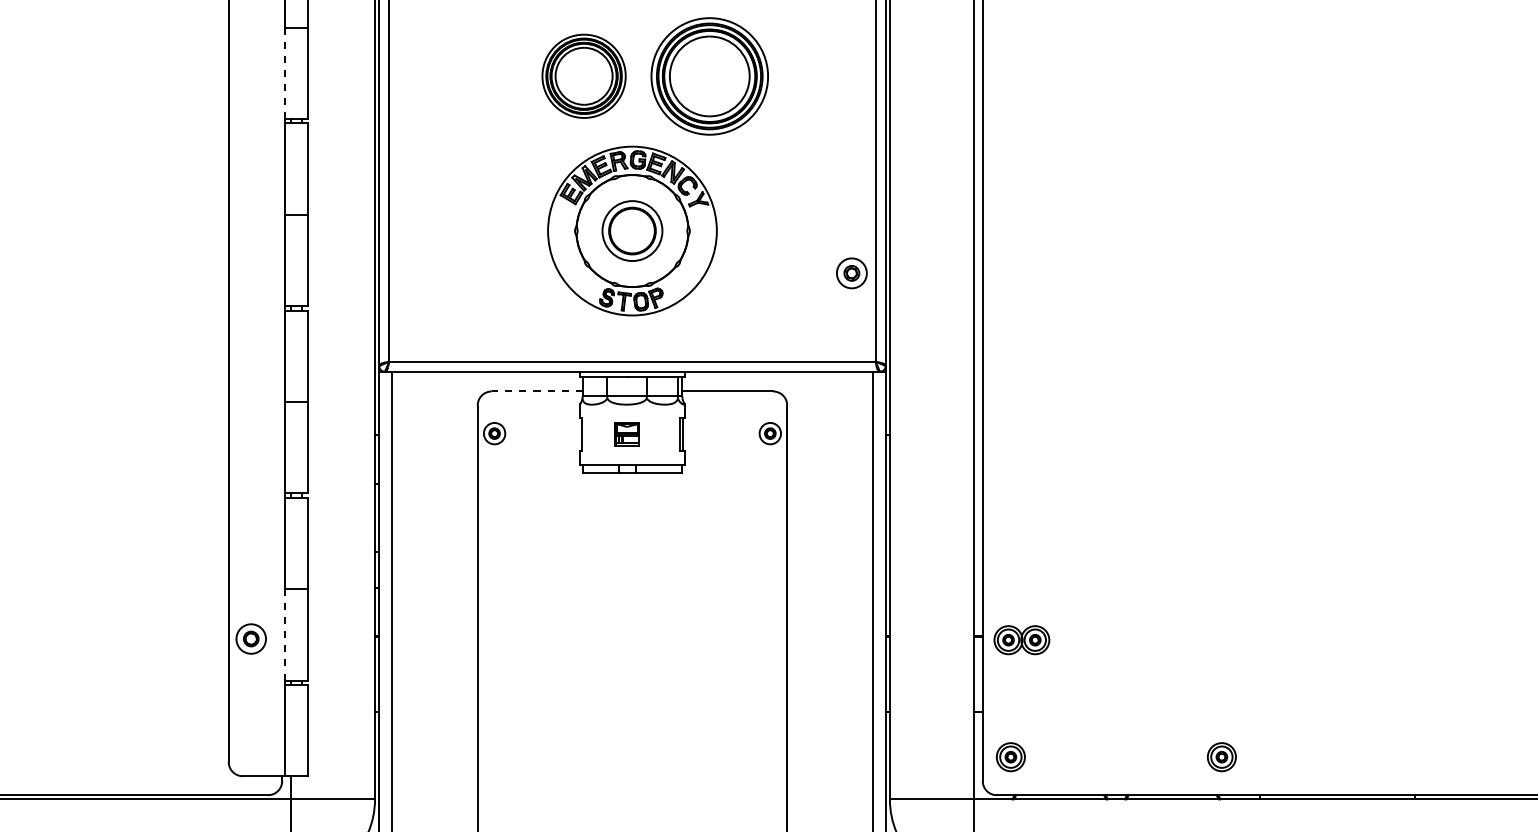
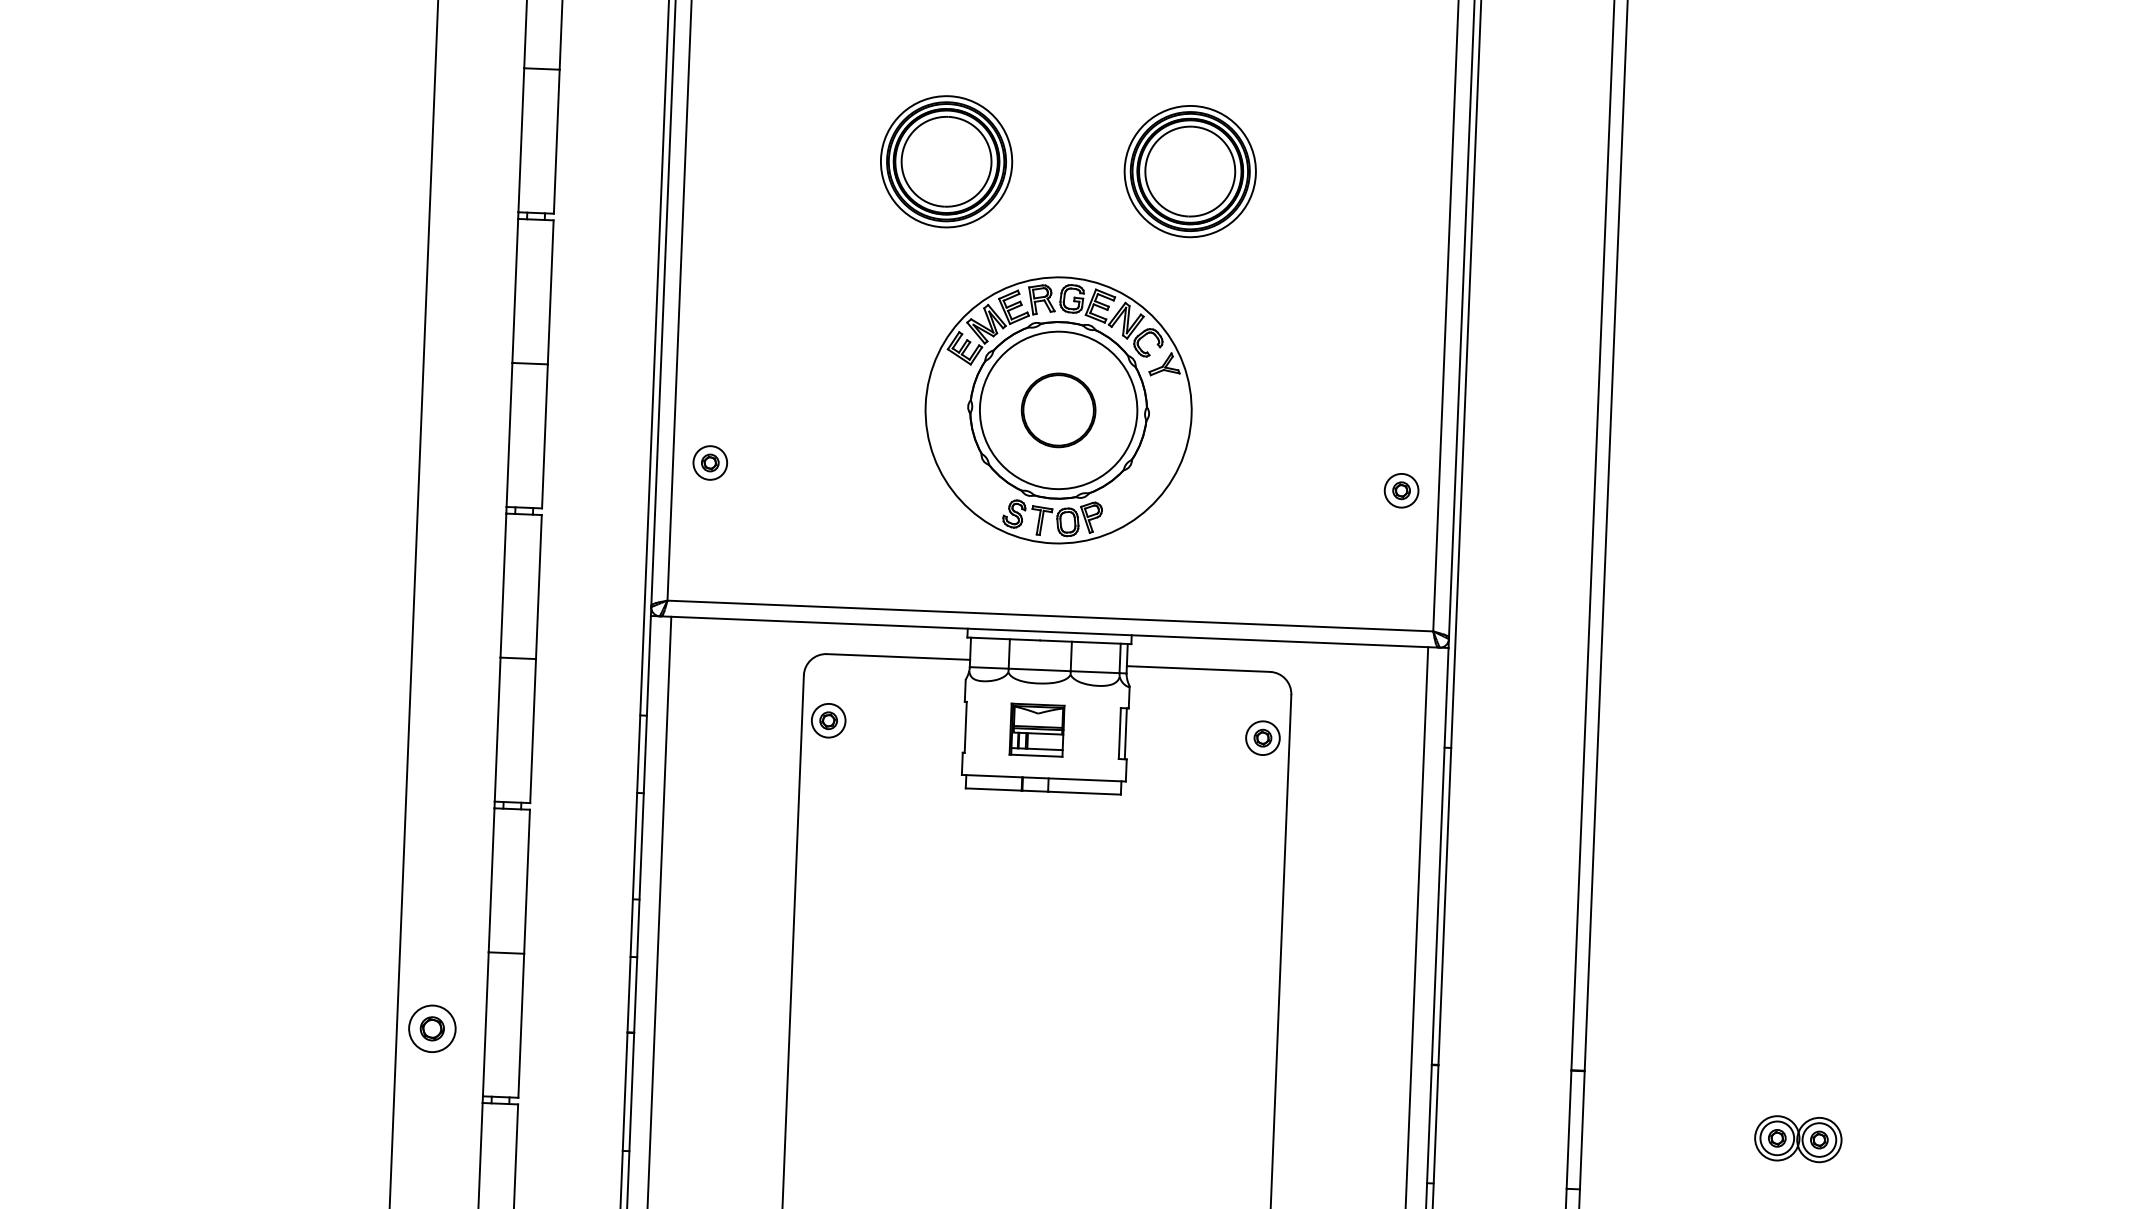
line: (285, 73) -> (522, 140), dashed -> solid
part: (583, 75) -> (945, 160), moved
part: (709, 75) -> (1189, 170), size x0.71
circle: (632, 231) -> (1058, 411), size x1.67
part: (412, 272) -> (709, 461), added
part: (851, 272) -> (1400, 489), size x0.71
line: (536, 391) -> (897, 657), dashed -> solid
part: (626, 434) -> (1036, 730), size x1.43
line: (285, 634) -> (486, 1023), dashed -> solid
part: (1021, 640) -> (1797, 1139), moved

